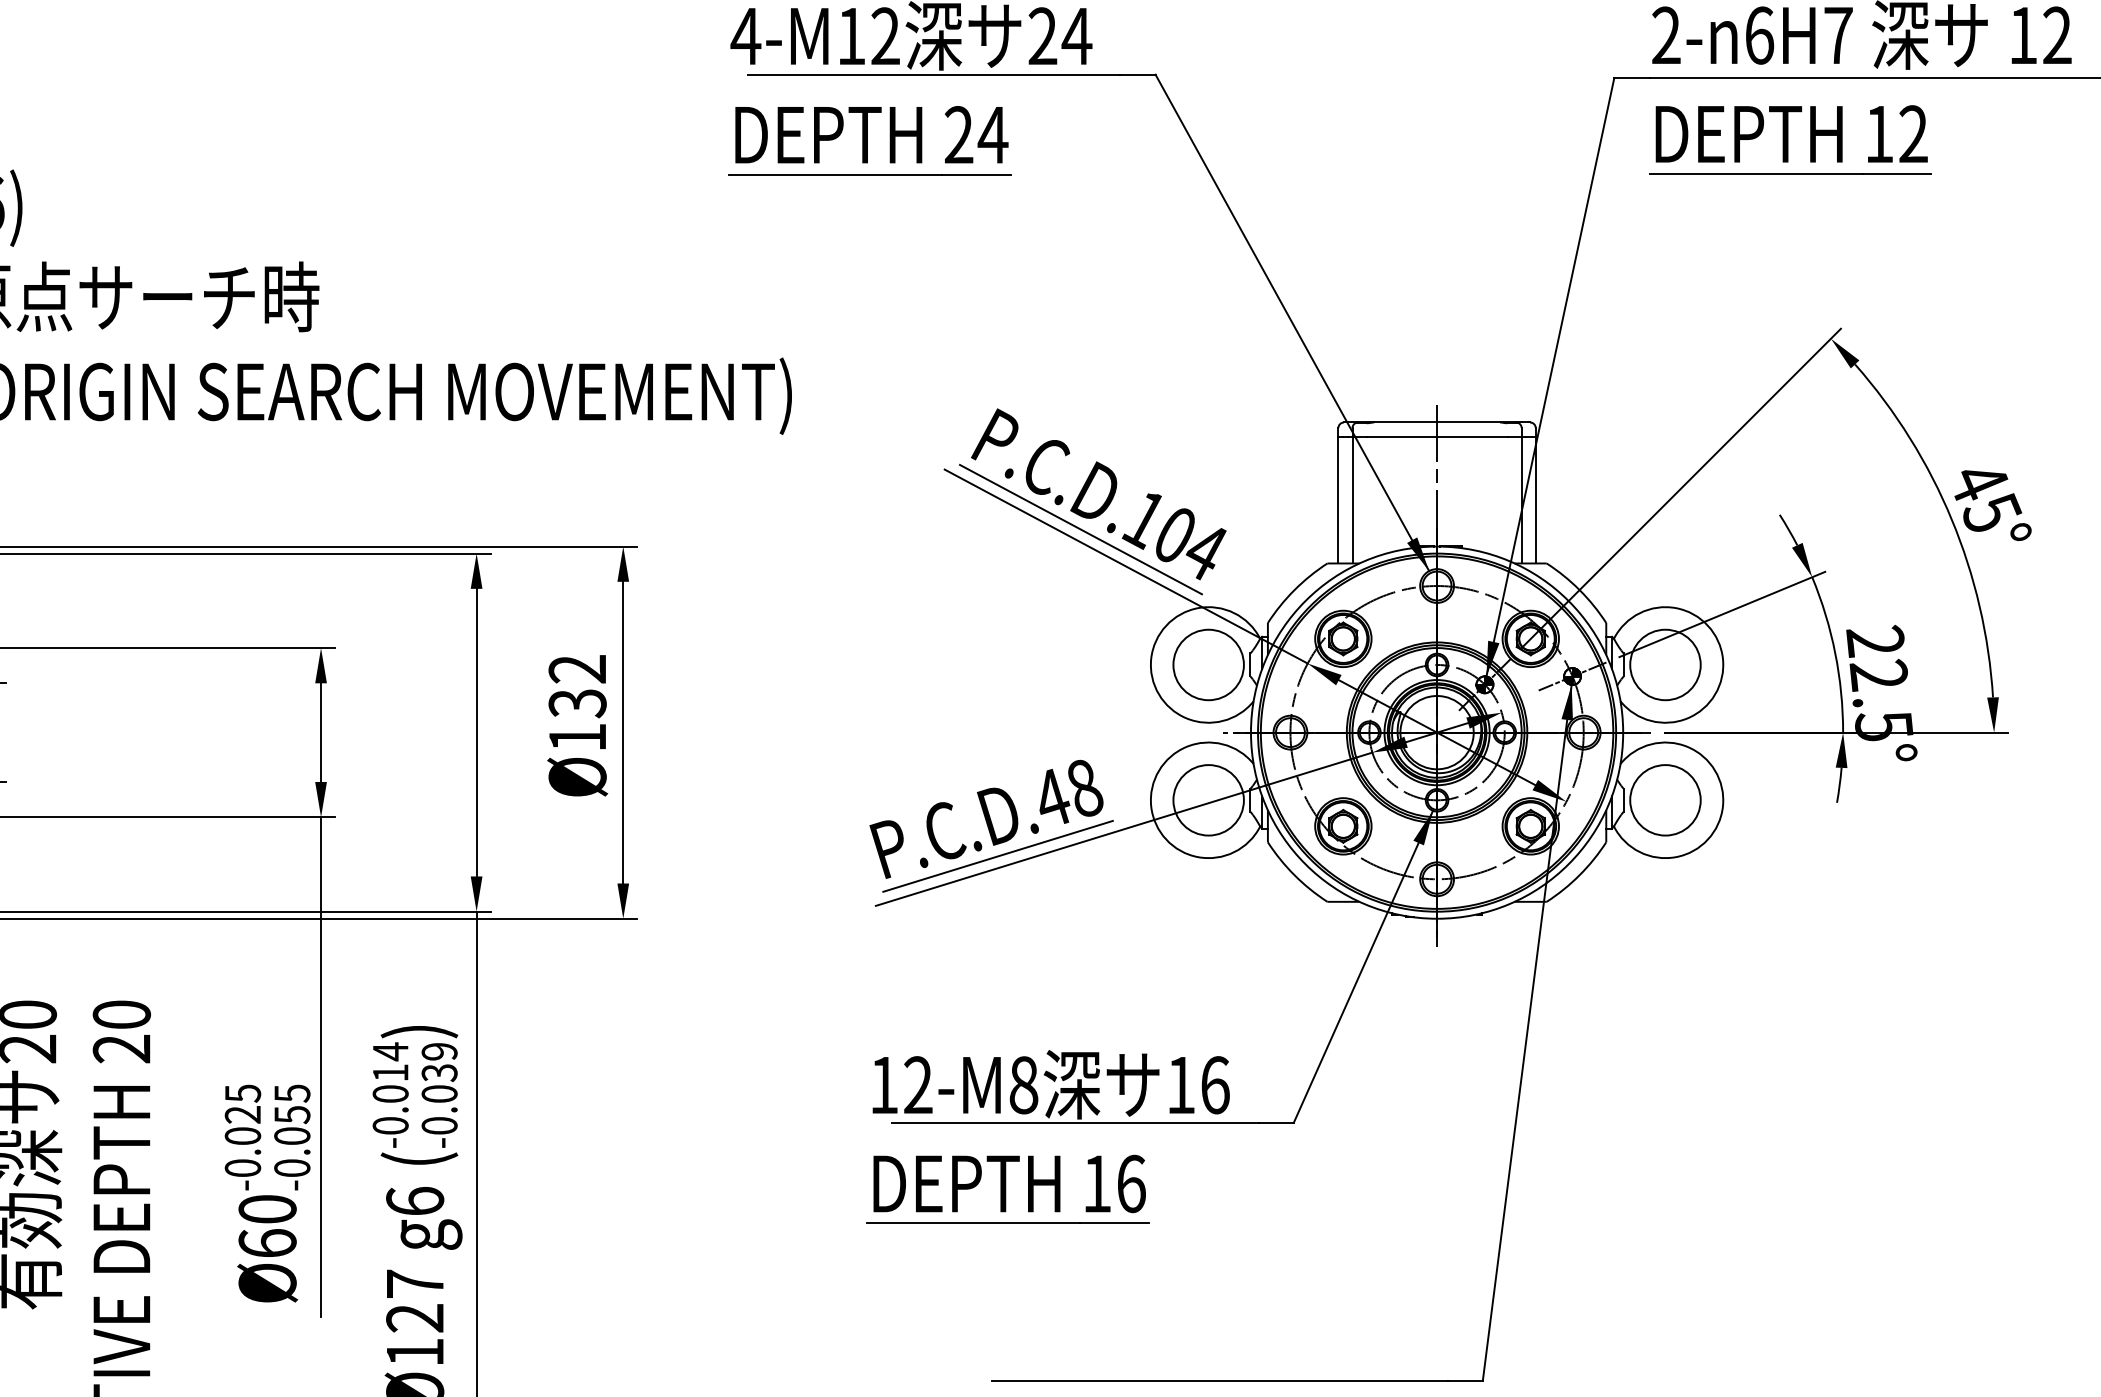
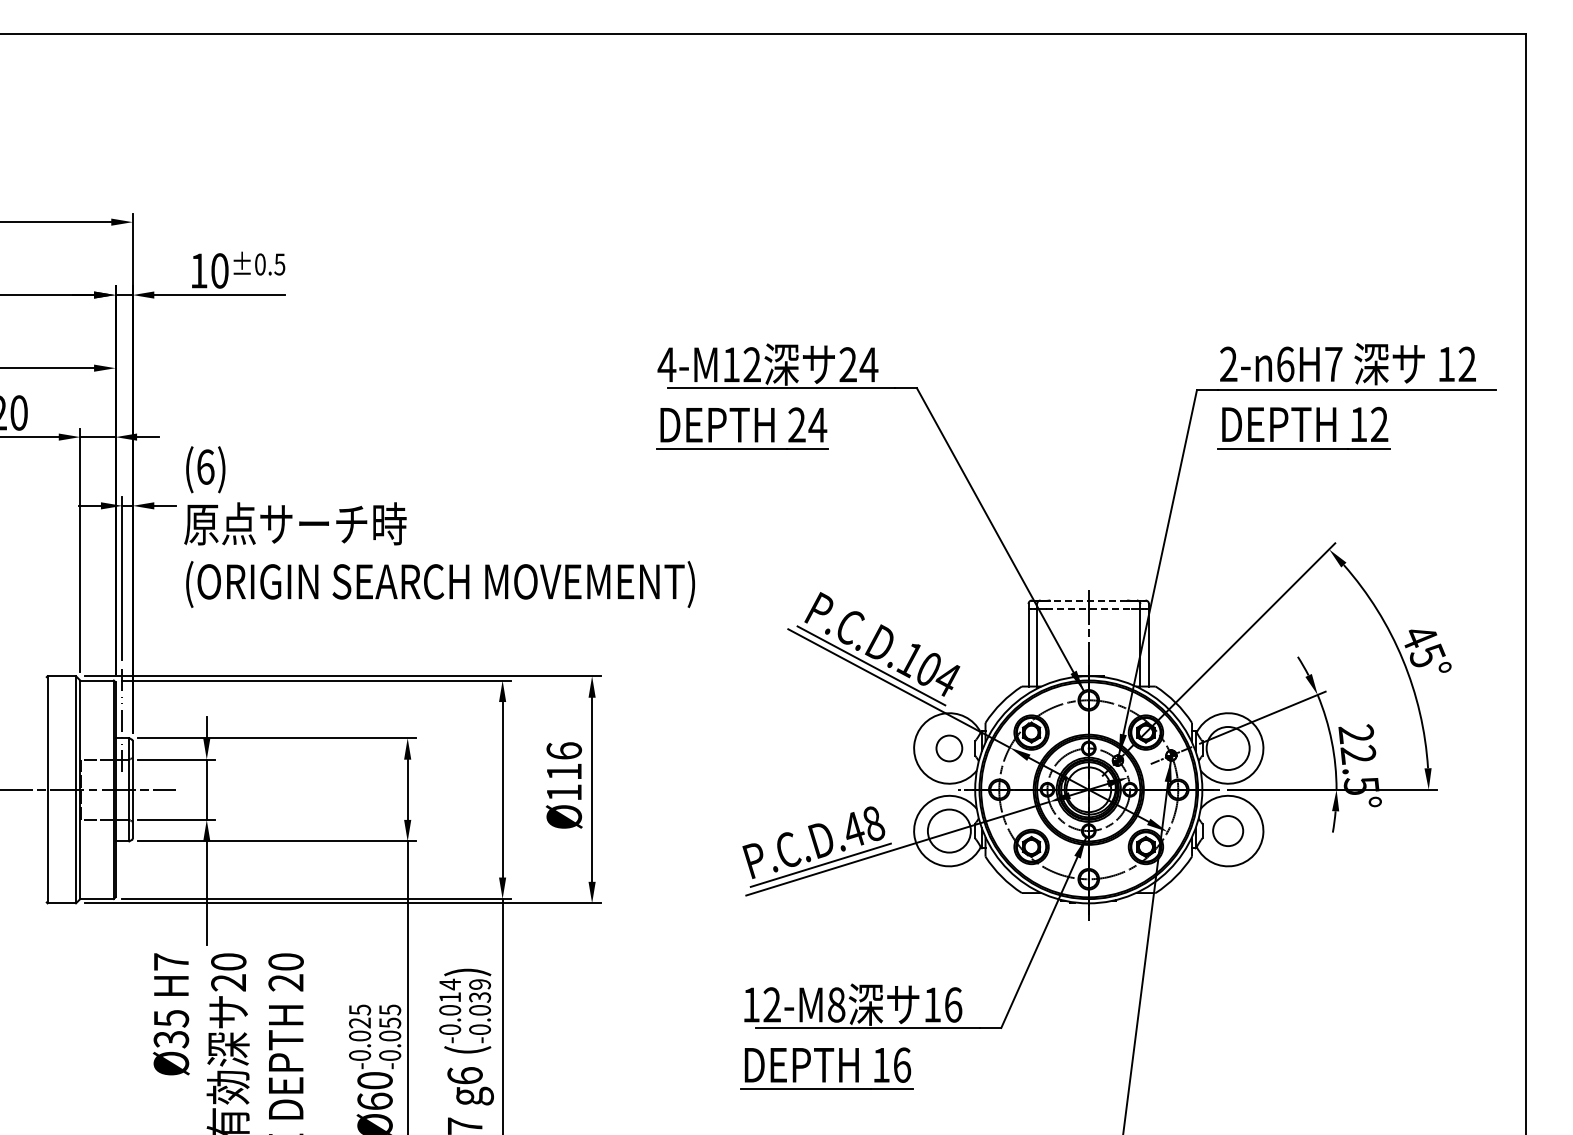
line: (1436, 422) -> (1088, 600), solid -> dashed
line: (1438, 437) -> (1089, 609), solid -> dashed
circle: (1207, 664) -> (948, 748), size x0.6
text: (578, 686) -> (564, 761), Ø132 -> Ø116
circle: (1664, 799) -> (1227, 830), size x0.7

